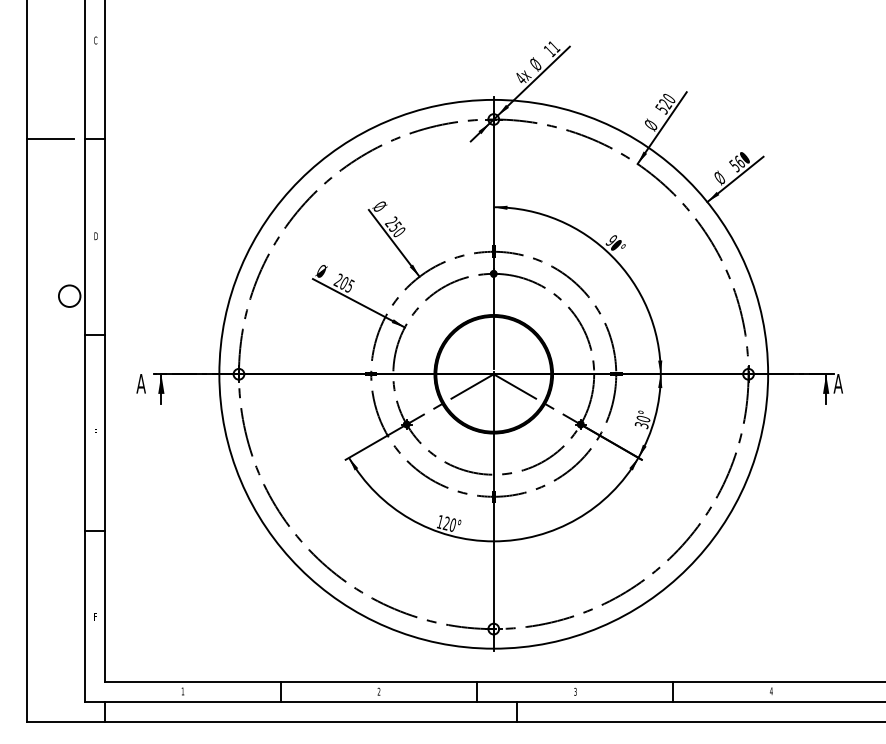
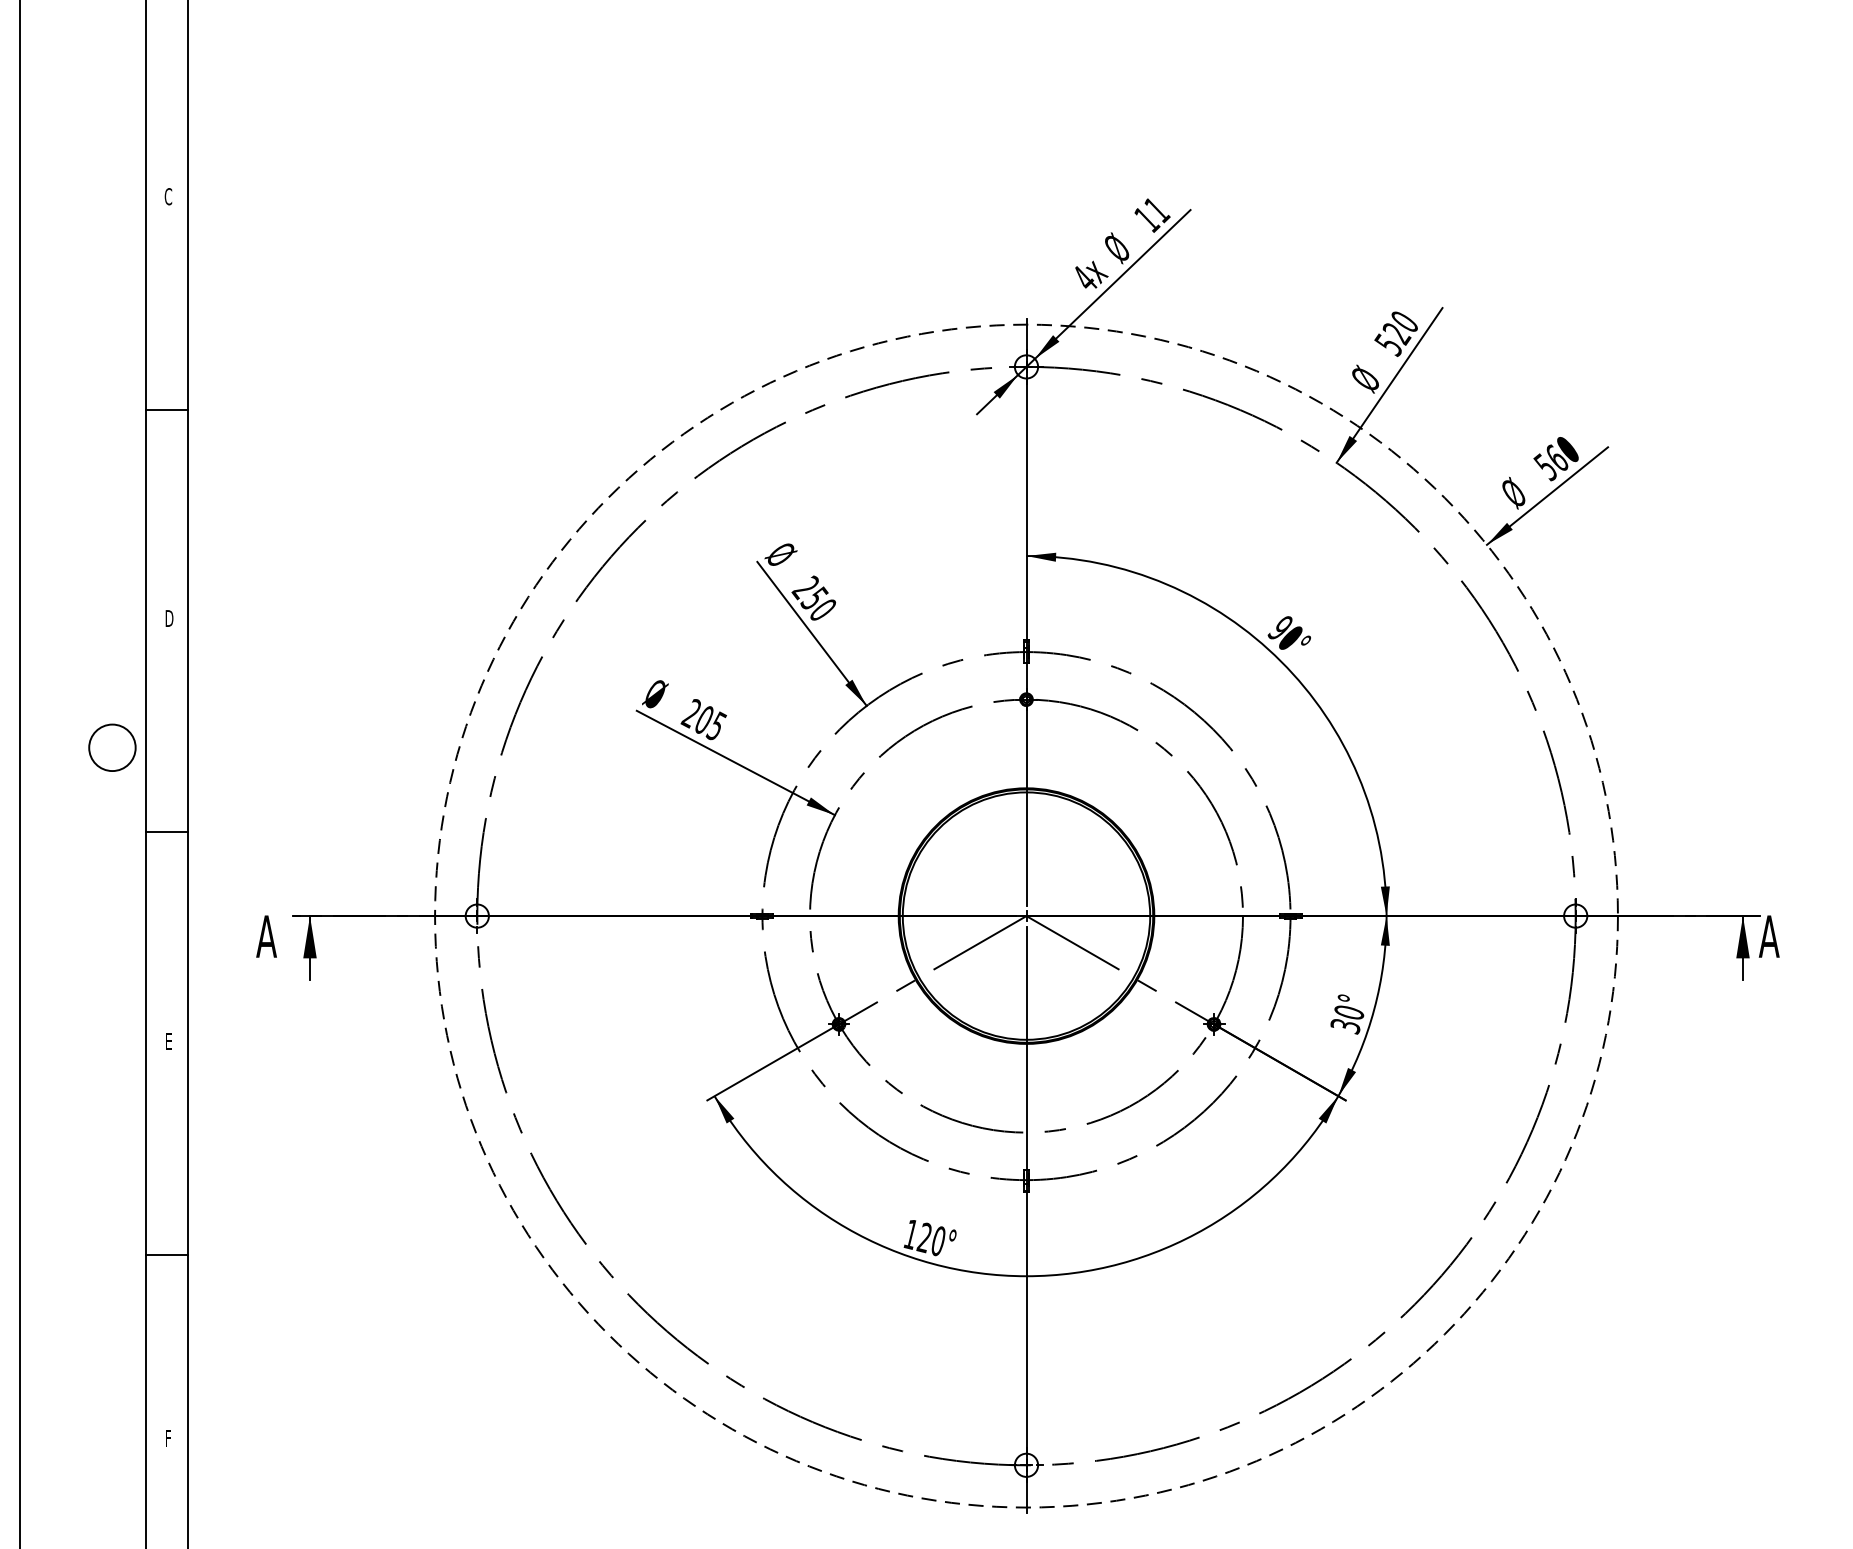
line: (49, 139) -> (68, 410), removed
circle: (493, 373) -> (1025, 914), solid -> dashed

